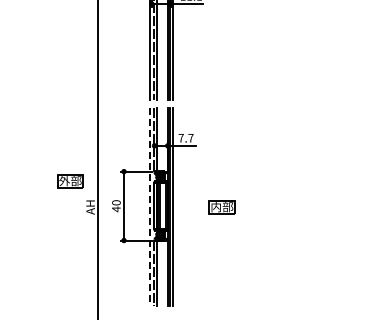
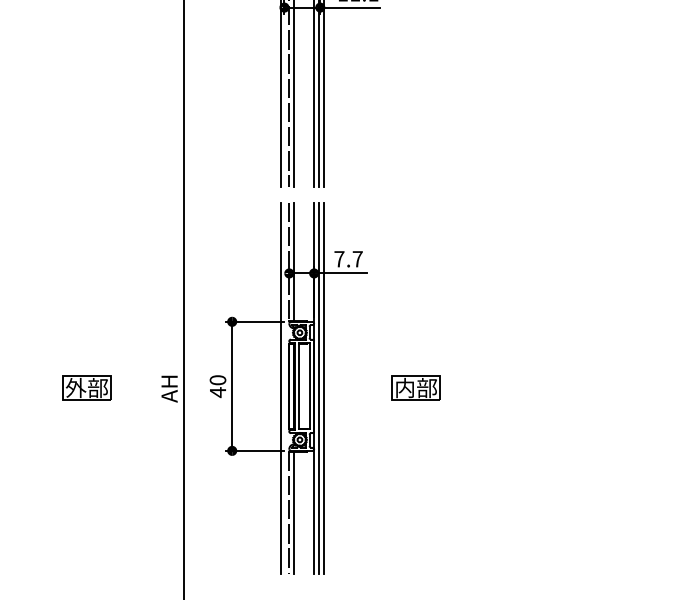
part: (70, 181) -> (86, 389), moved
line: (149, 207) -> (279, 389), dashed -> solid

